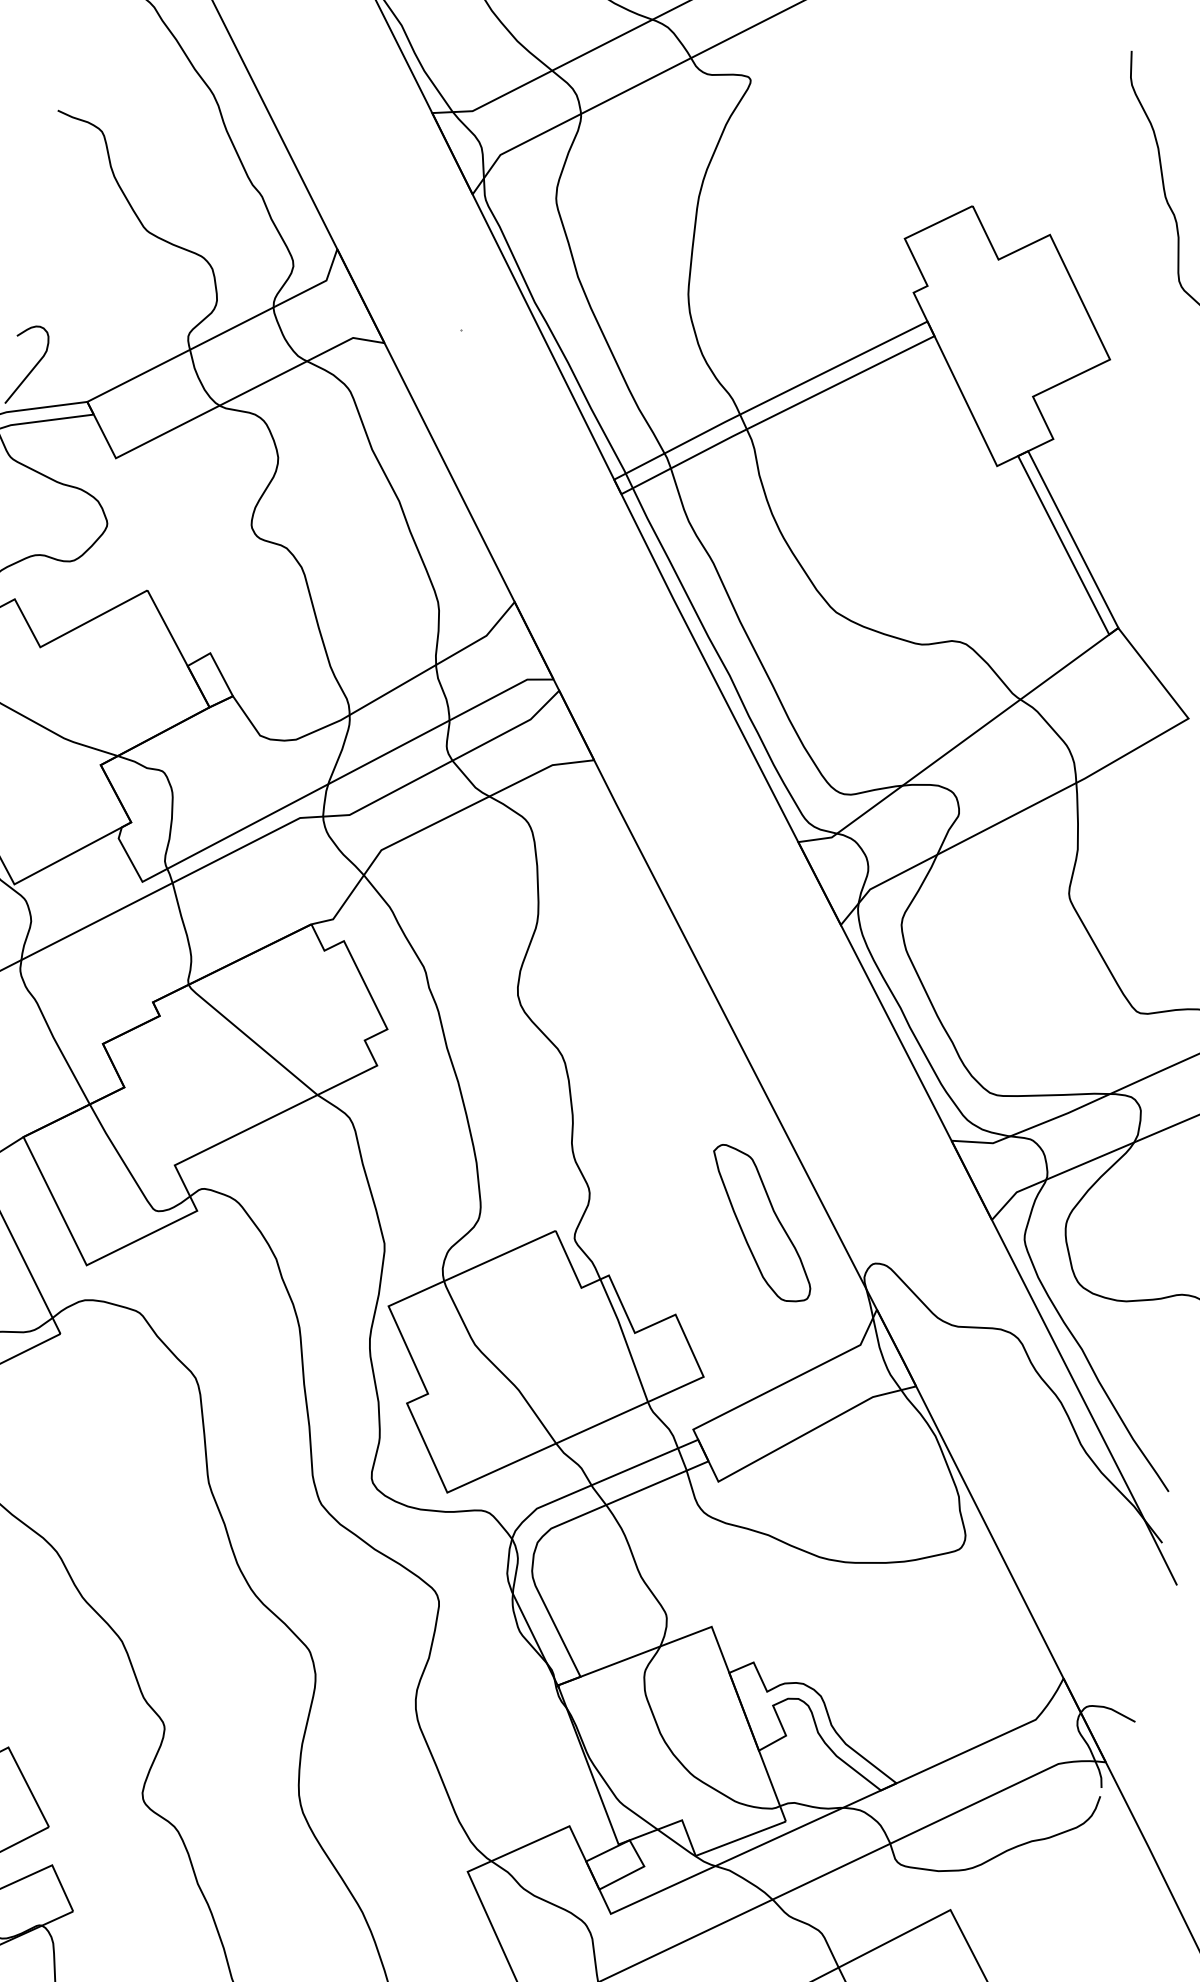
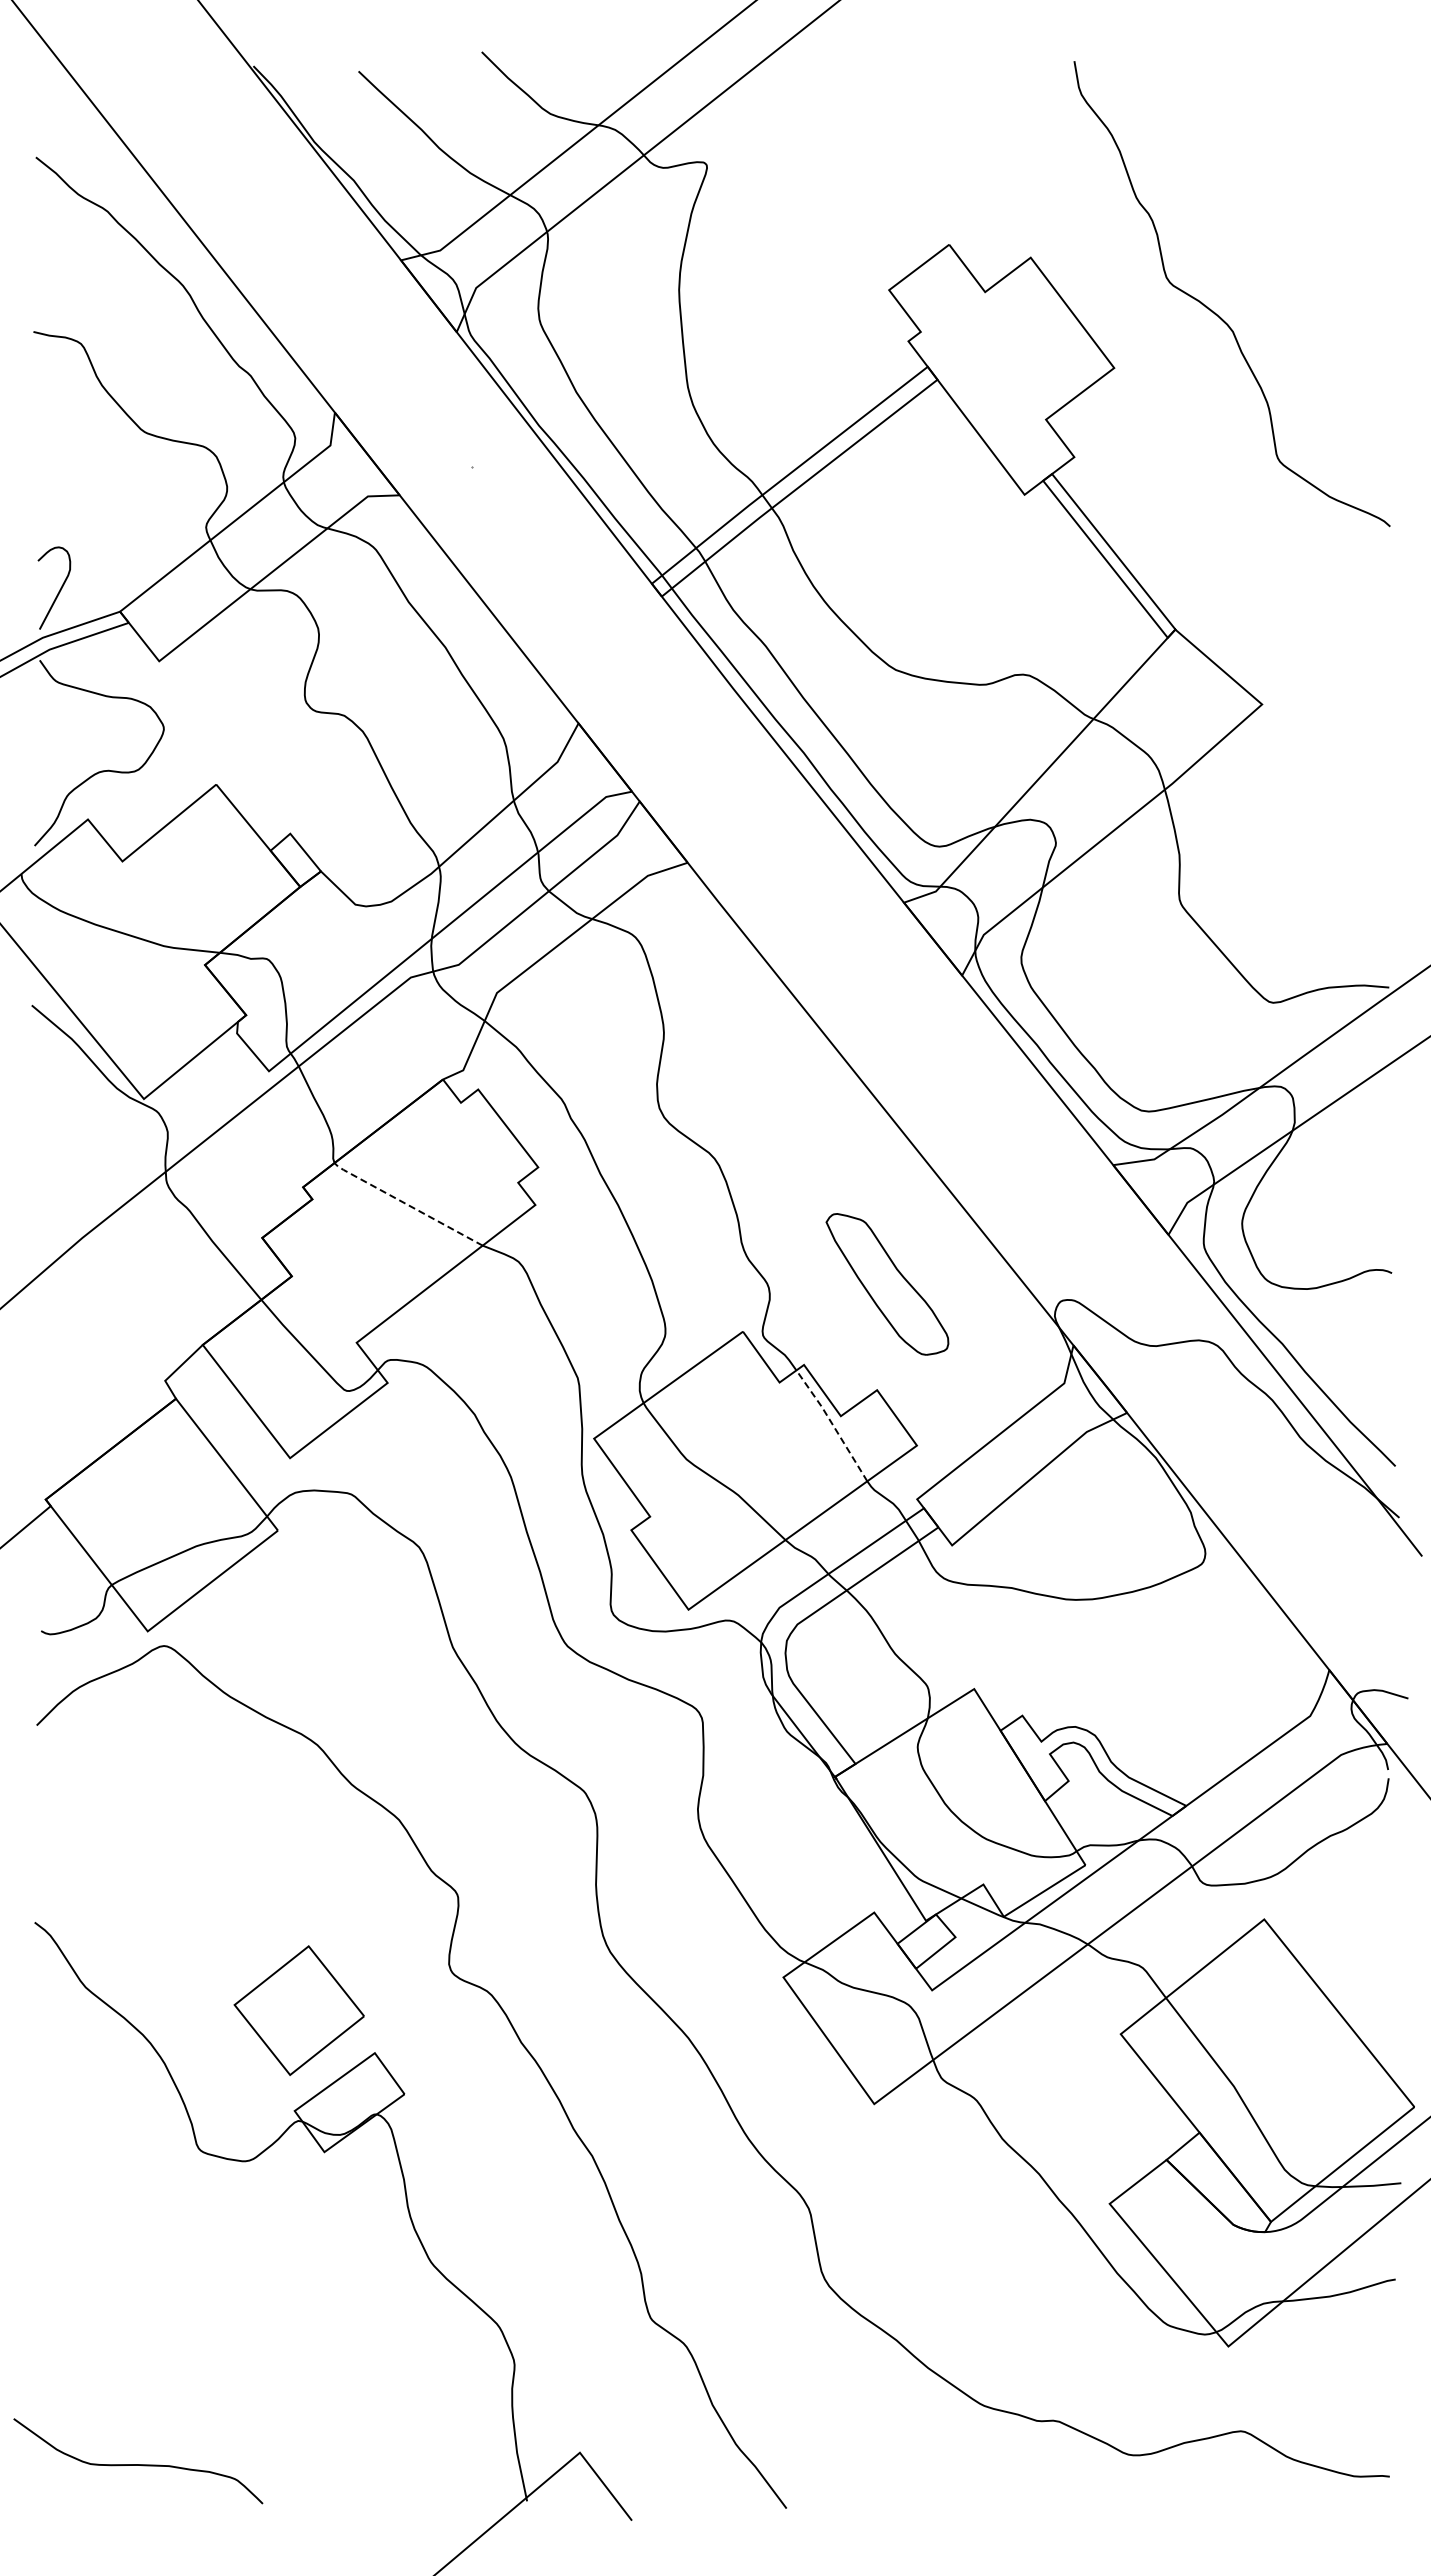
line: (250, 1039) -> (406, 1204), solid -> dashed
part: (761, 1224) -> (887, 1284), moved
line: (625, 1339) -> (832, 1424), solid -> dashed

